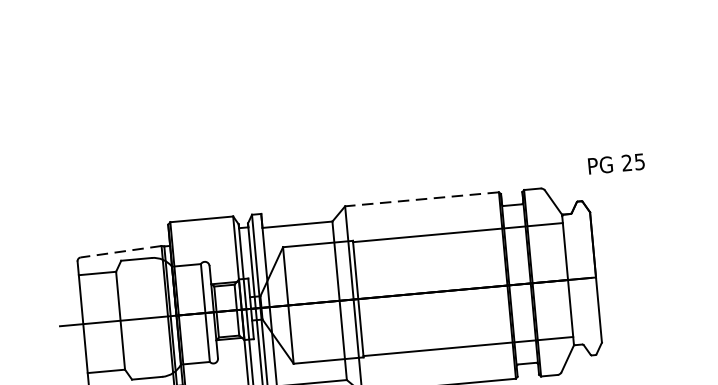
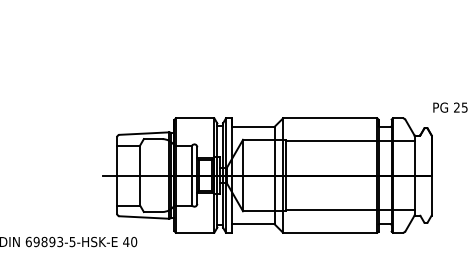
line: (420, 199) -> (329, 118), dashed -> solid
line: (121, 251) -> (144, 133), dashed -> solid

